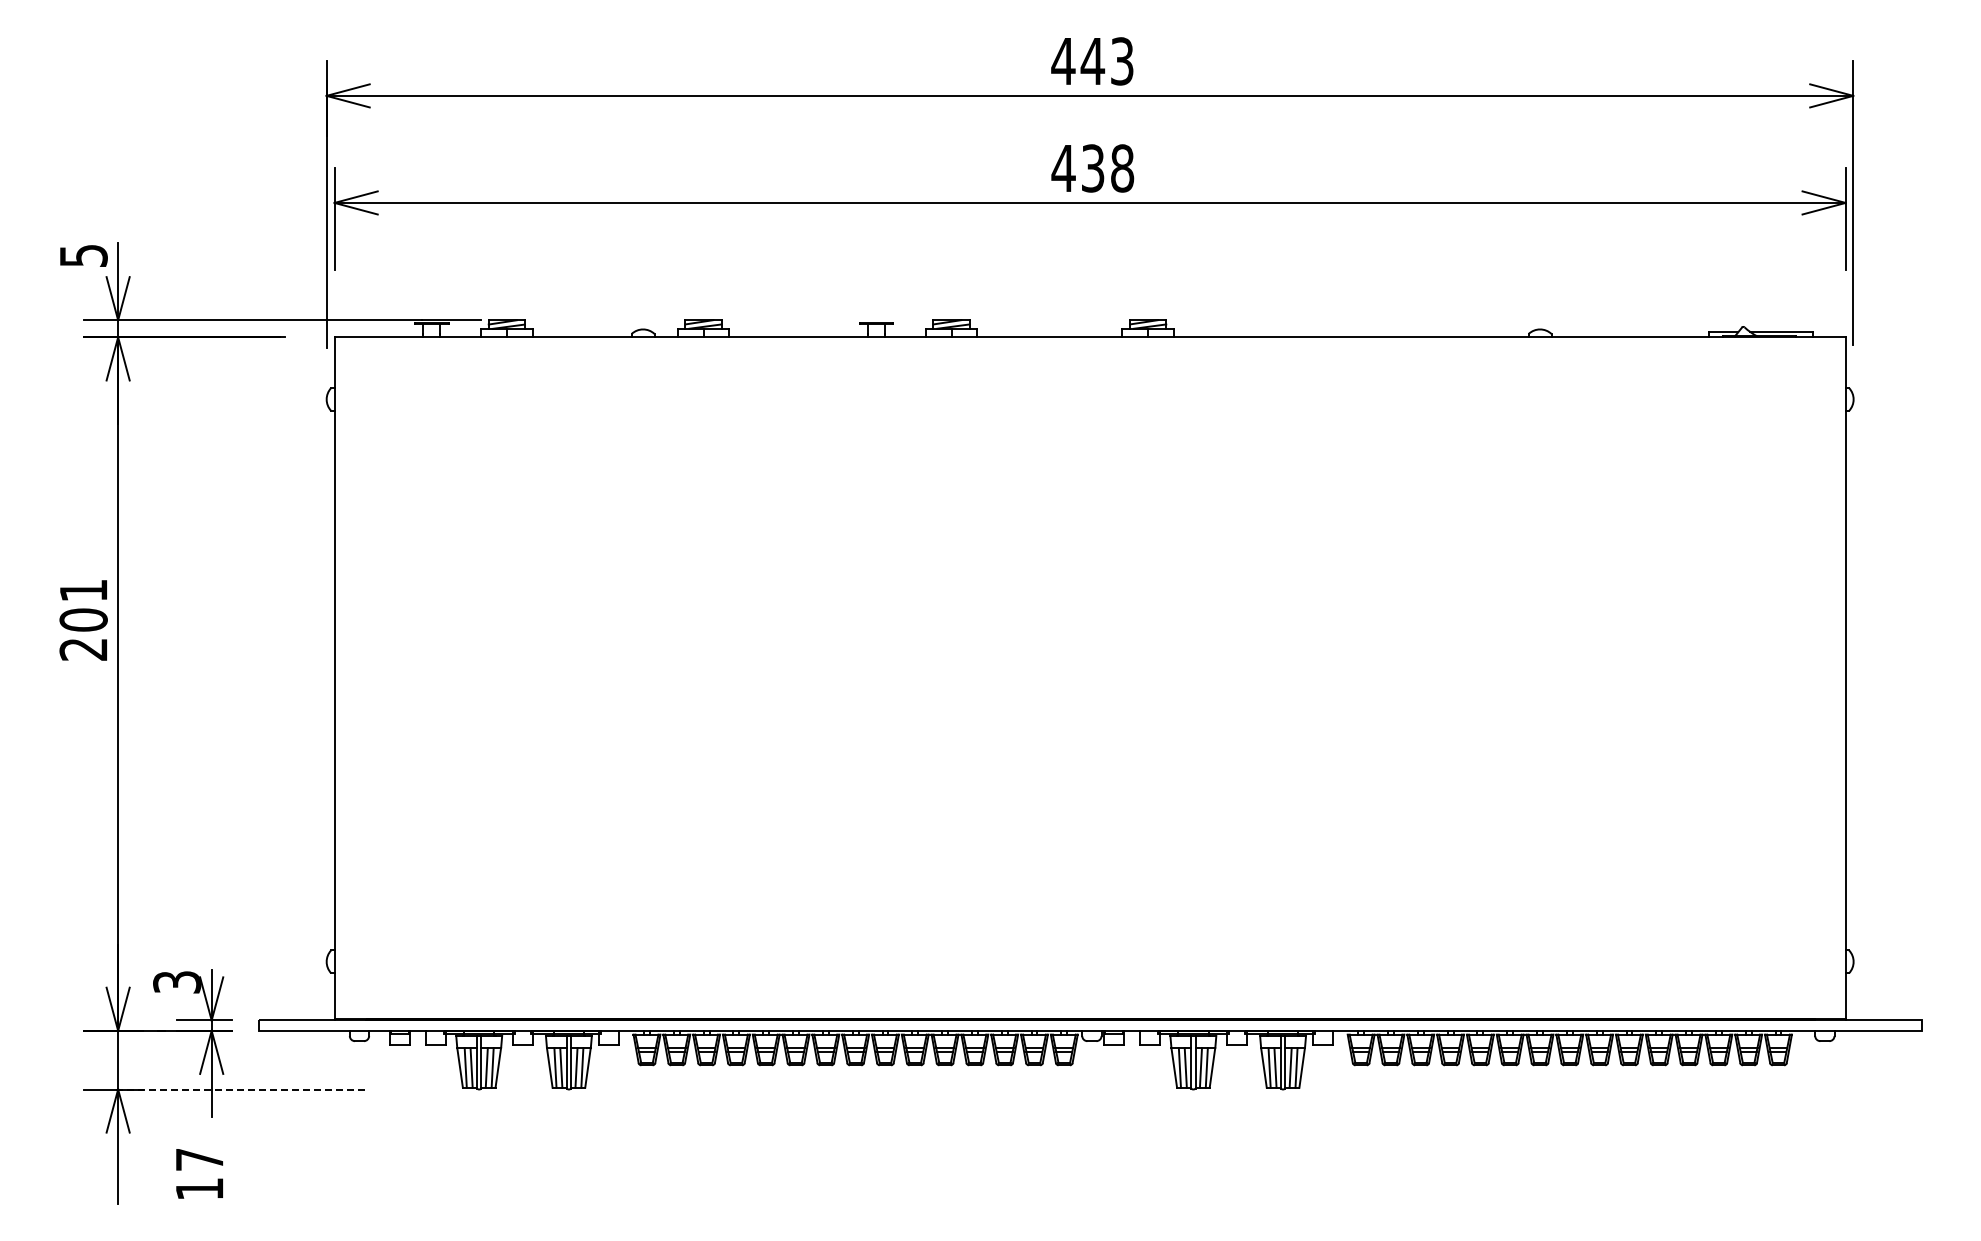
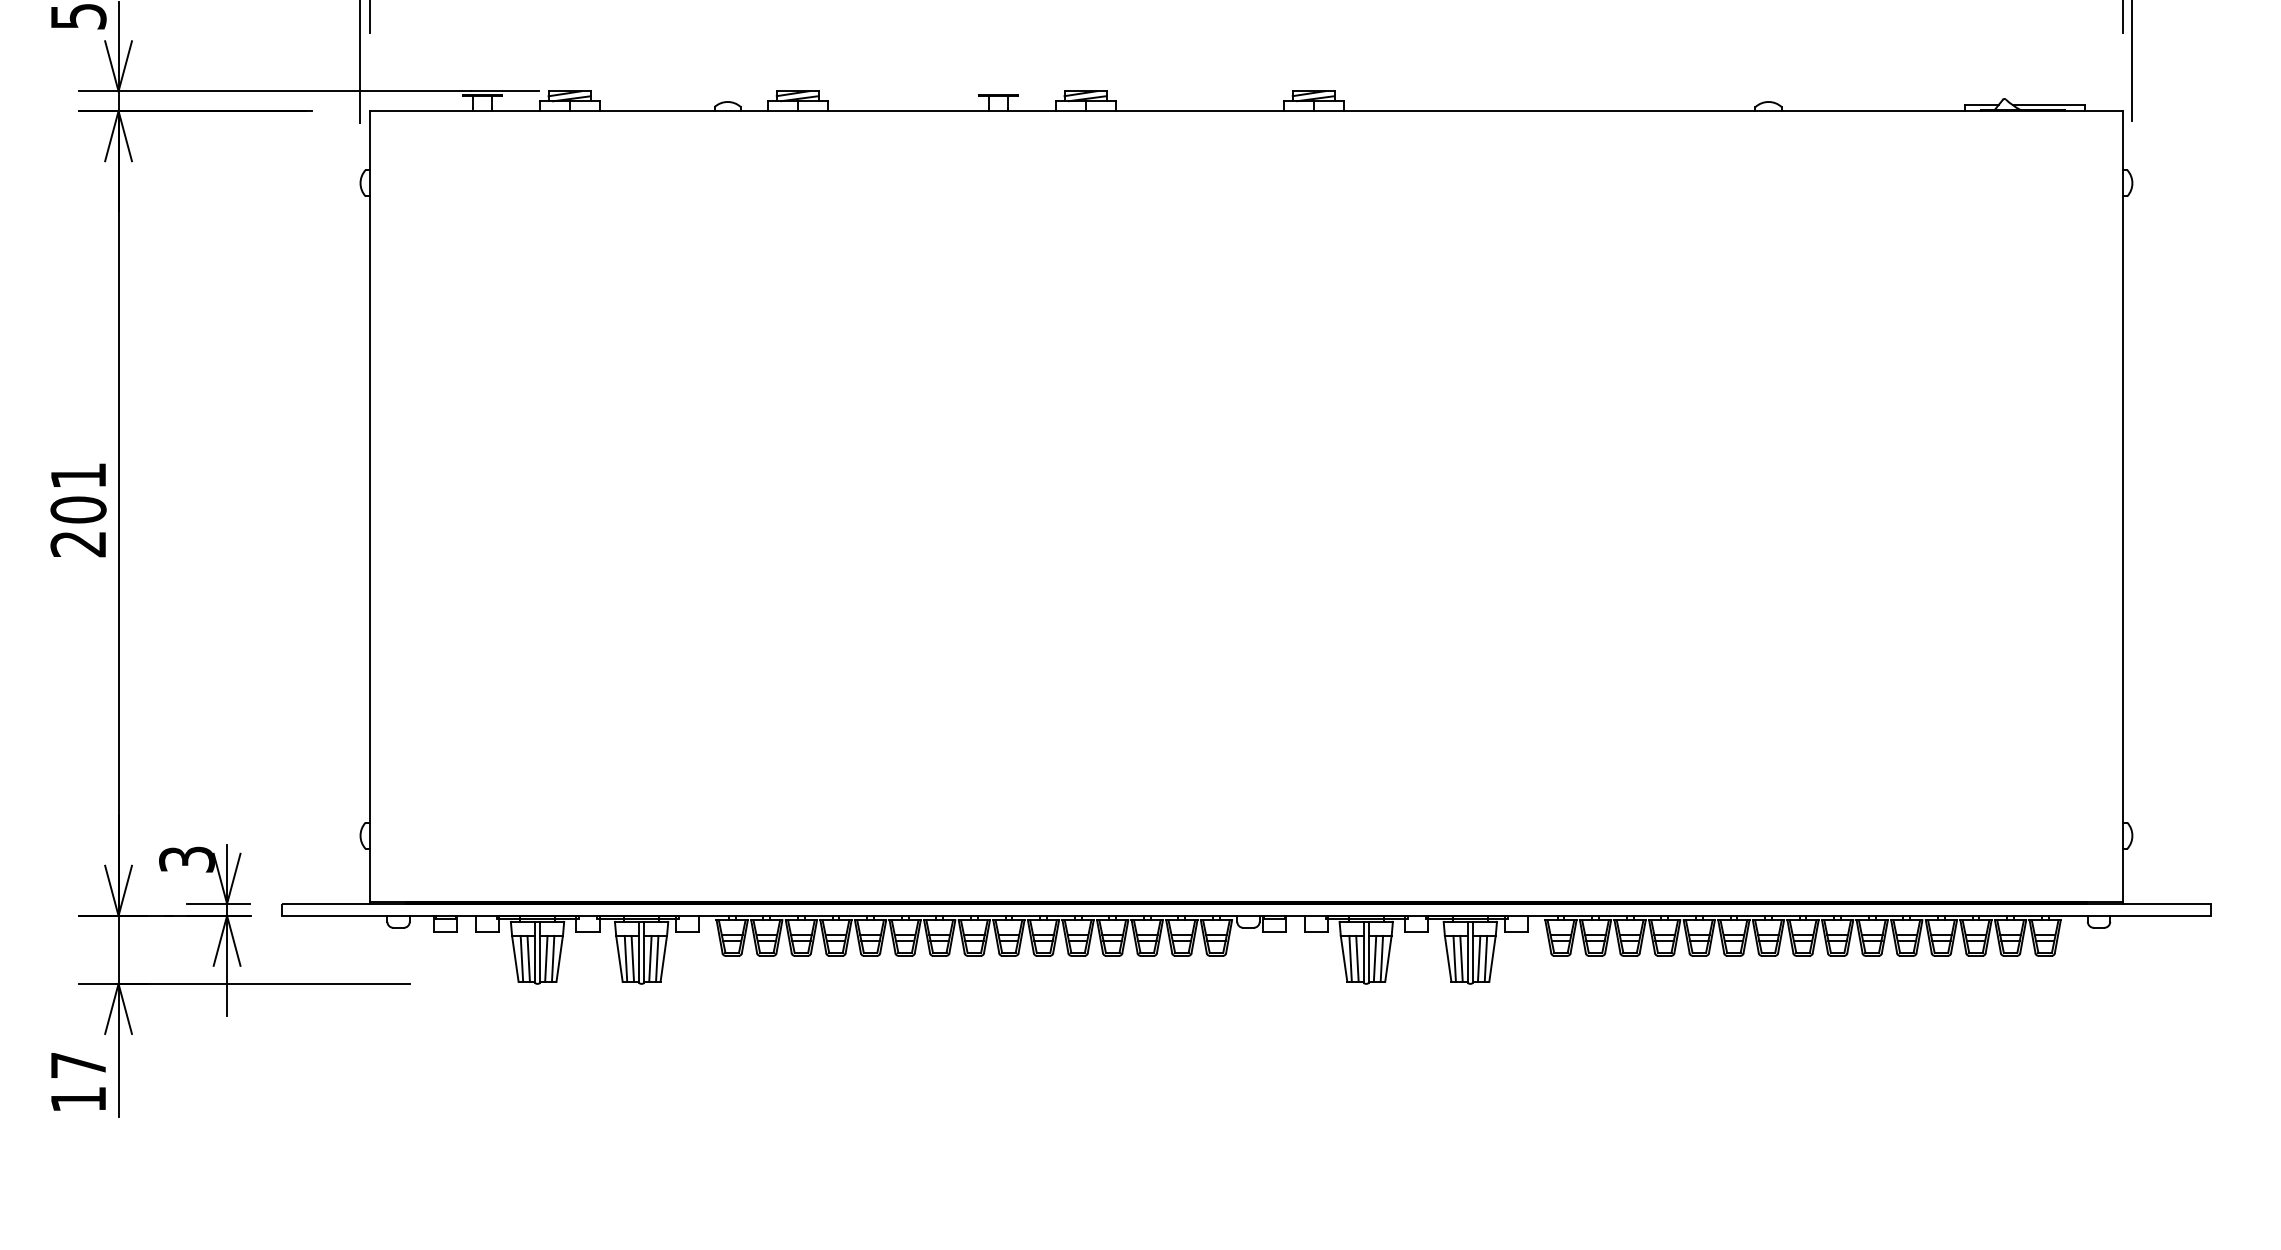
text: (83, 620) -> (78, 510), moved
line: (243, 1089) -> (264, 983), dashed -> solid
text: (199, 1173) -> (78, 1081), moved

